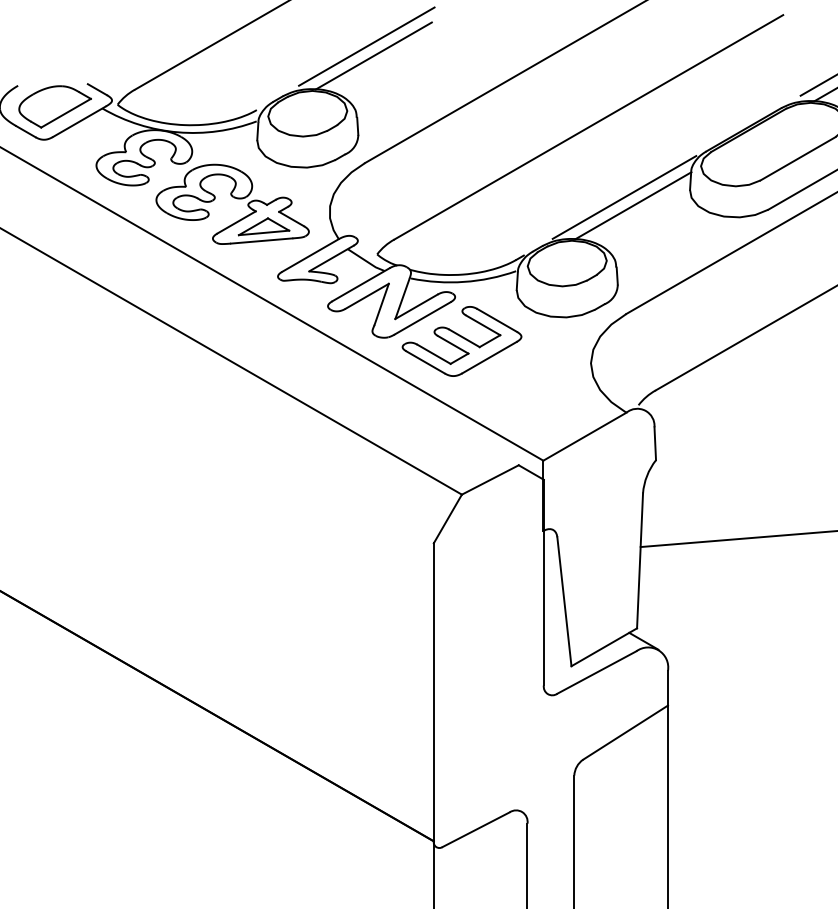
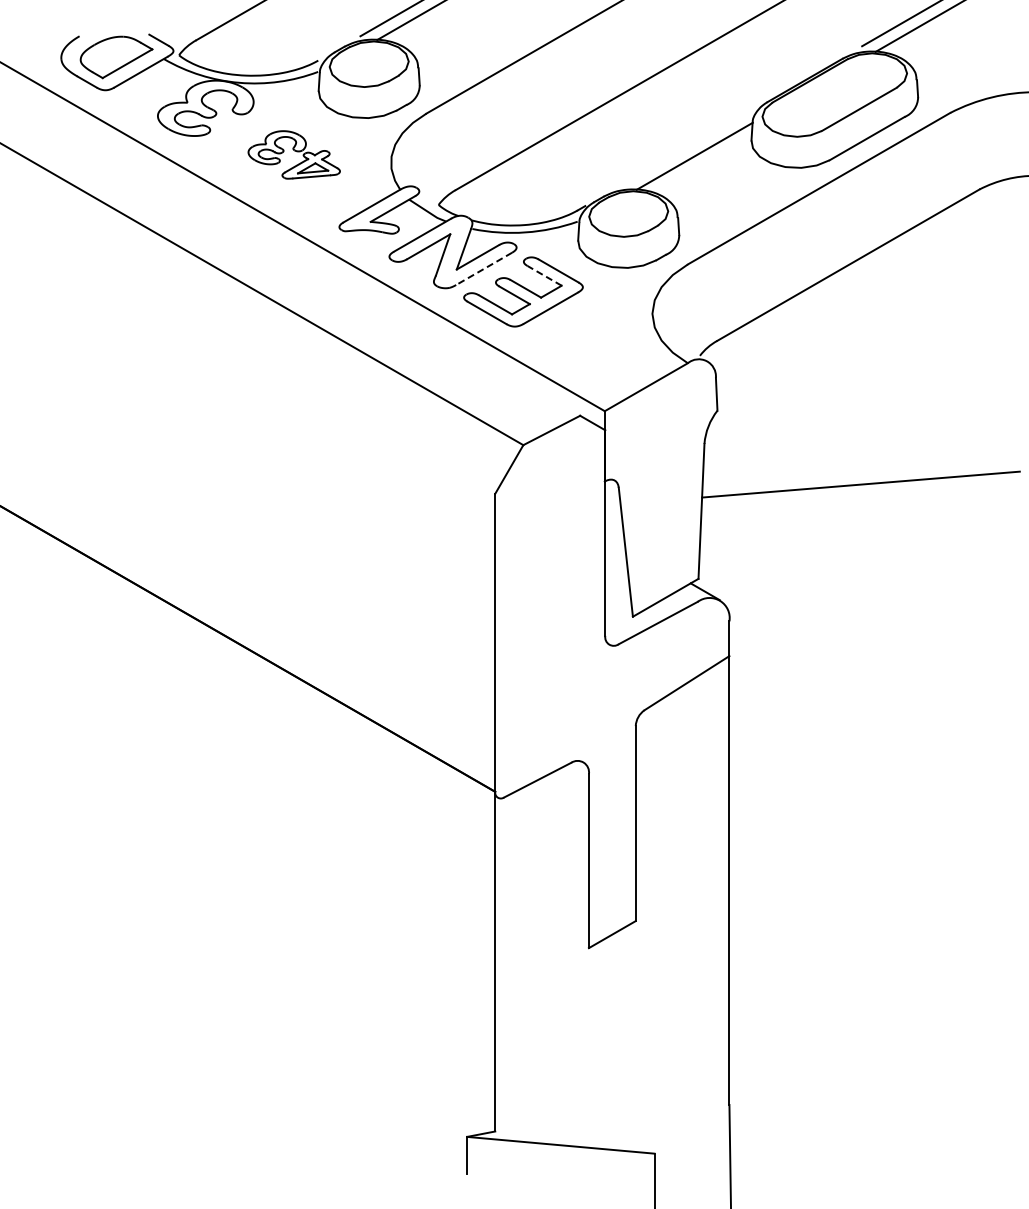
line: (624, 196) -> (685, 147), removed
part: (233, 203) -> (294, 154), size x0.6
line: (422, 318) -> (483, 269), solid -> dashed
line: (483, 324) -> (544, 275), solid -> dashed

